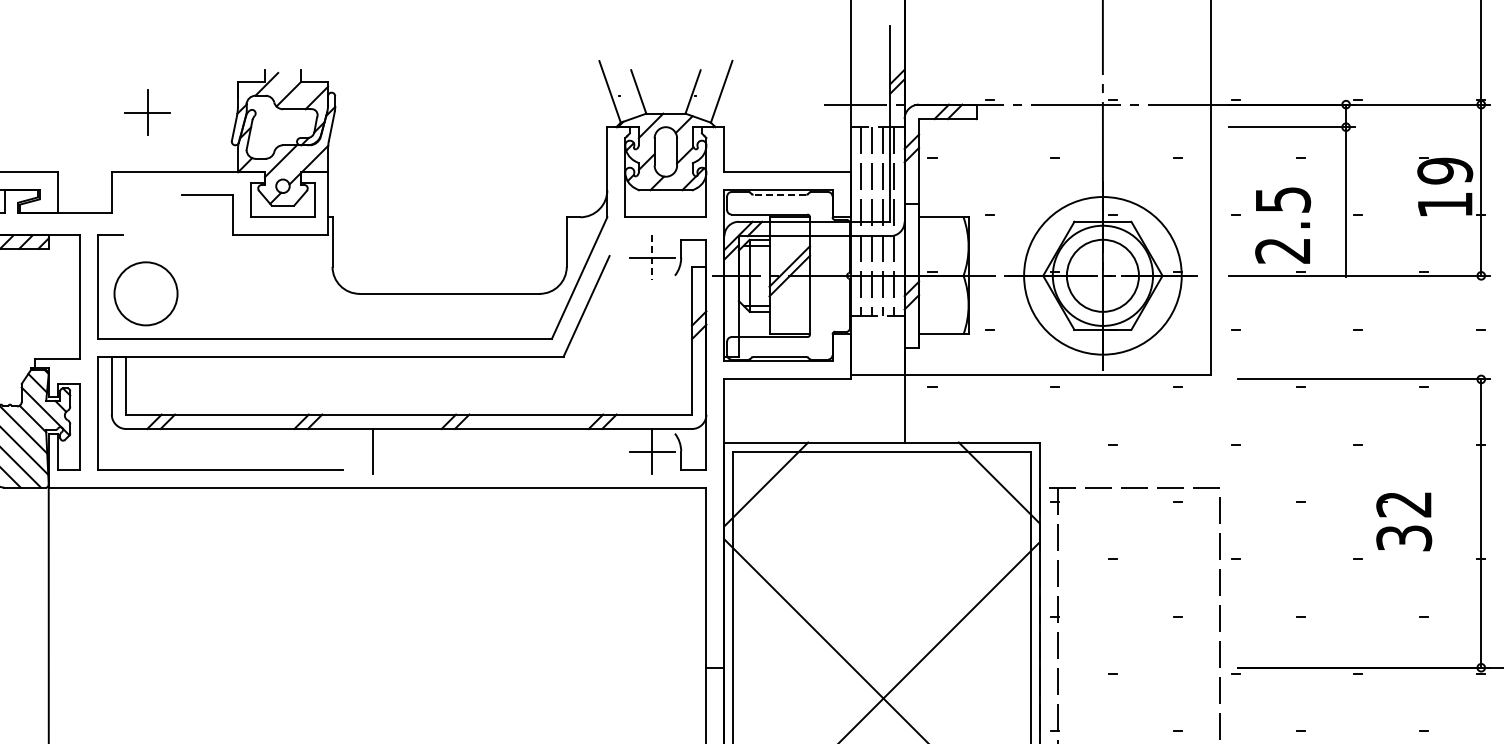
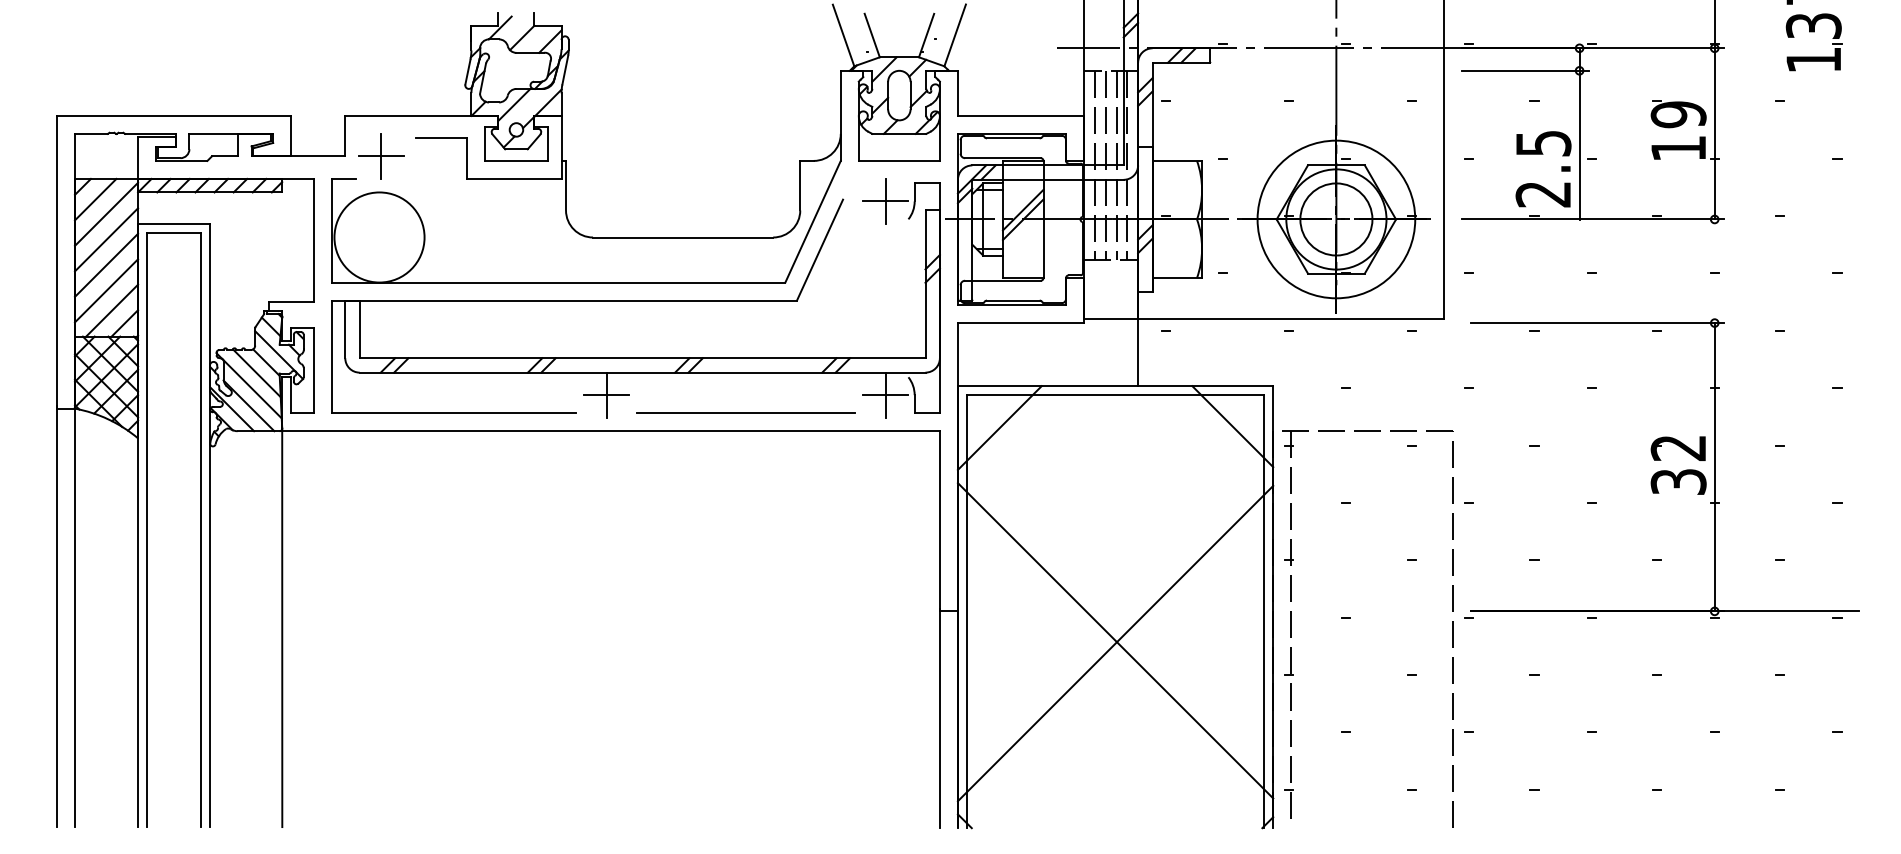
part: (148, 112) -> (381, 156), moved
line: (779, 194) -> (1012, 138), dashed -> solid
text: (1283, 225) -> (1543, 169), moved
line: (652, 257) -> (885, 201), dashed -> solid
circle: (146, 293) -> (379, 237), size x1.43
line: (373, 451) -> (606, 395), added
line: (513, 469) -> (746, 413), added
part: (1406, 527) -> (1680, 471), moved

